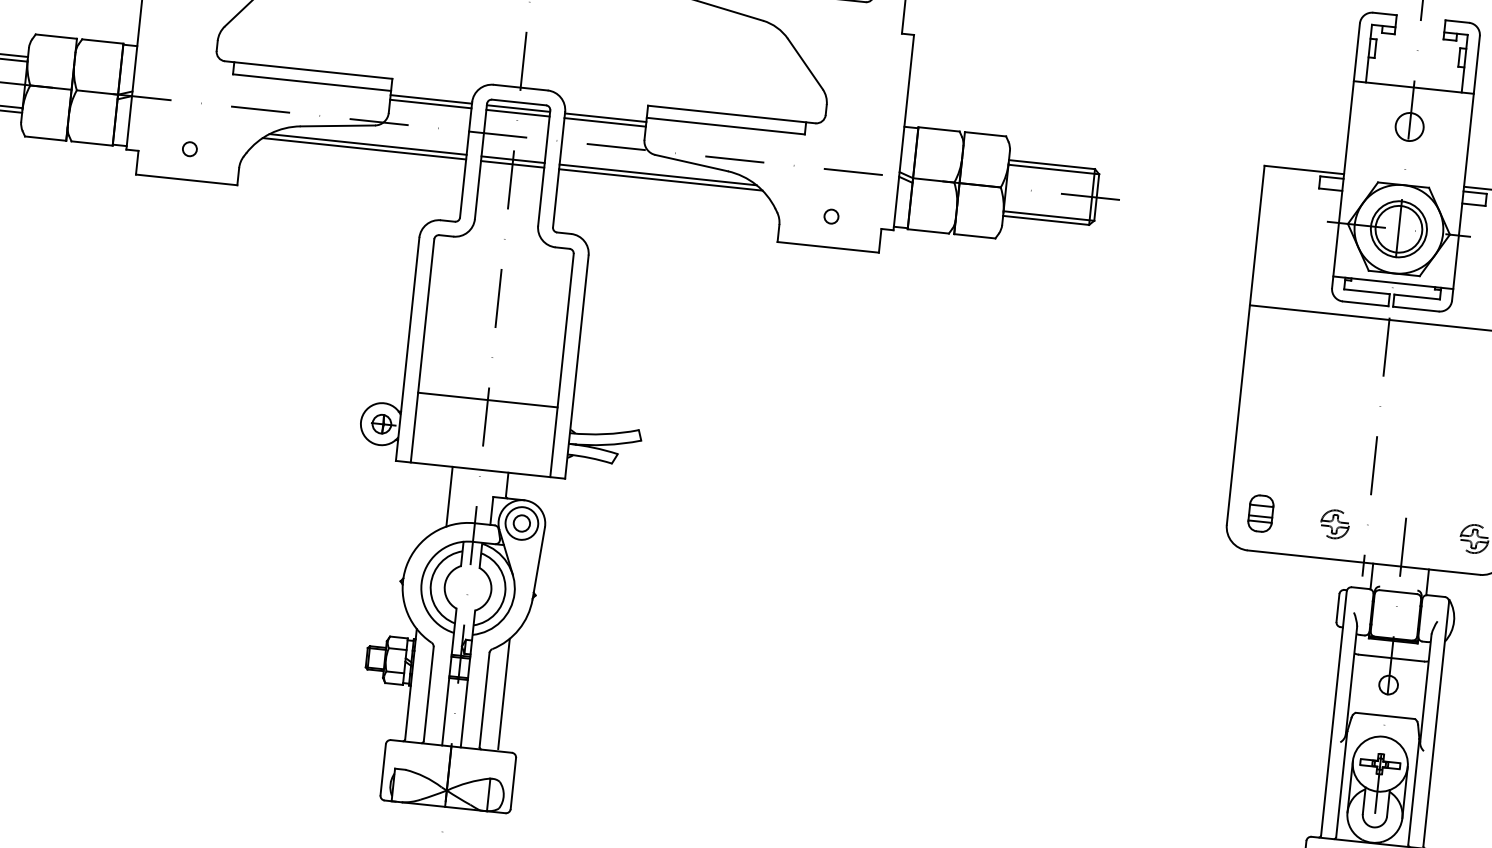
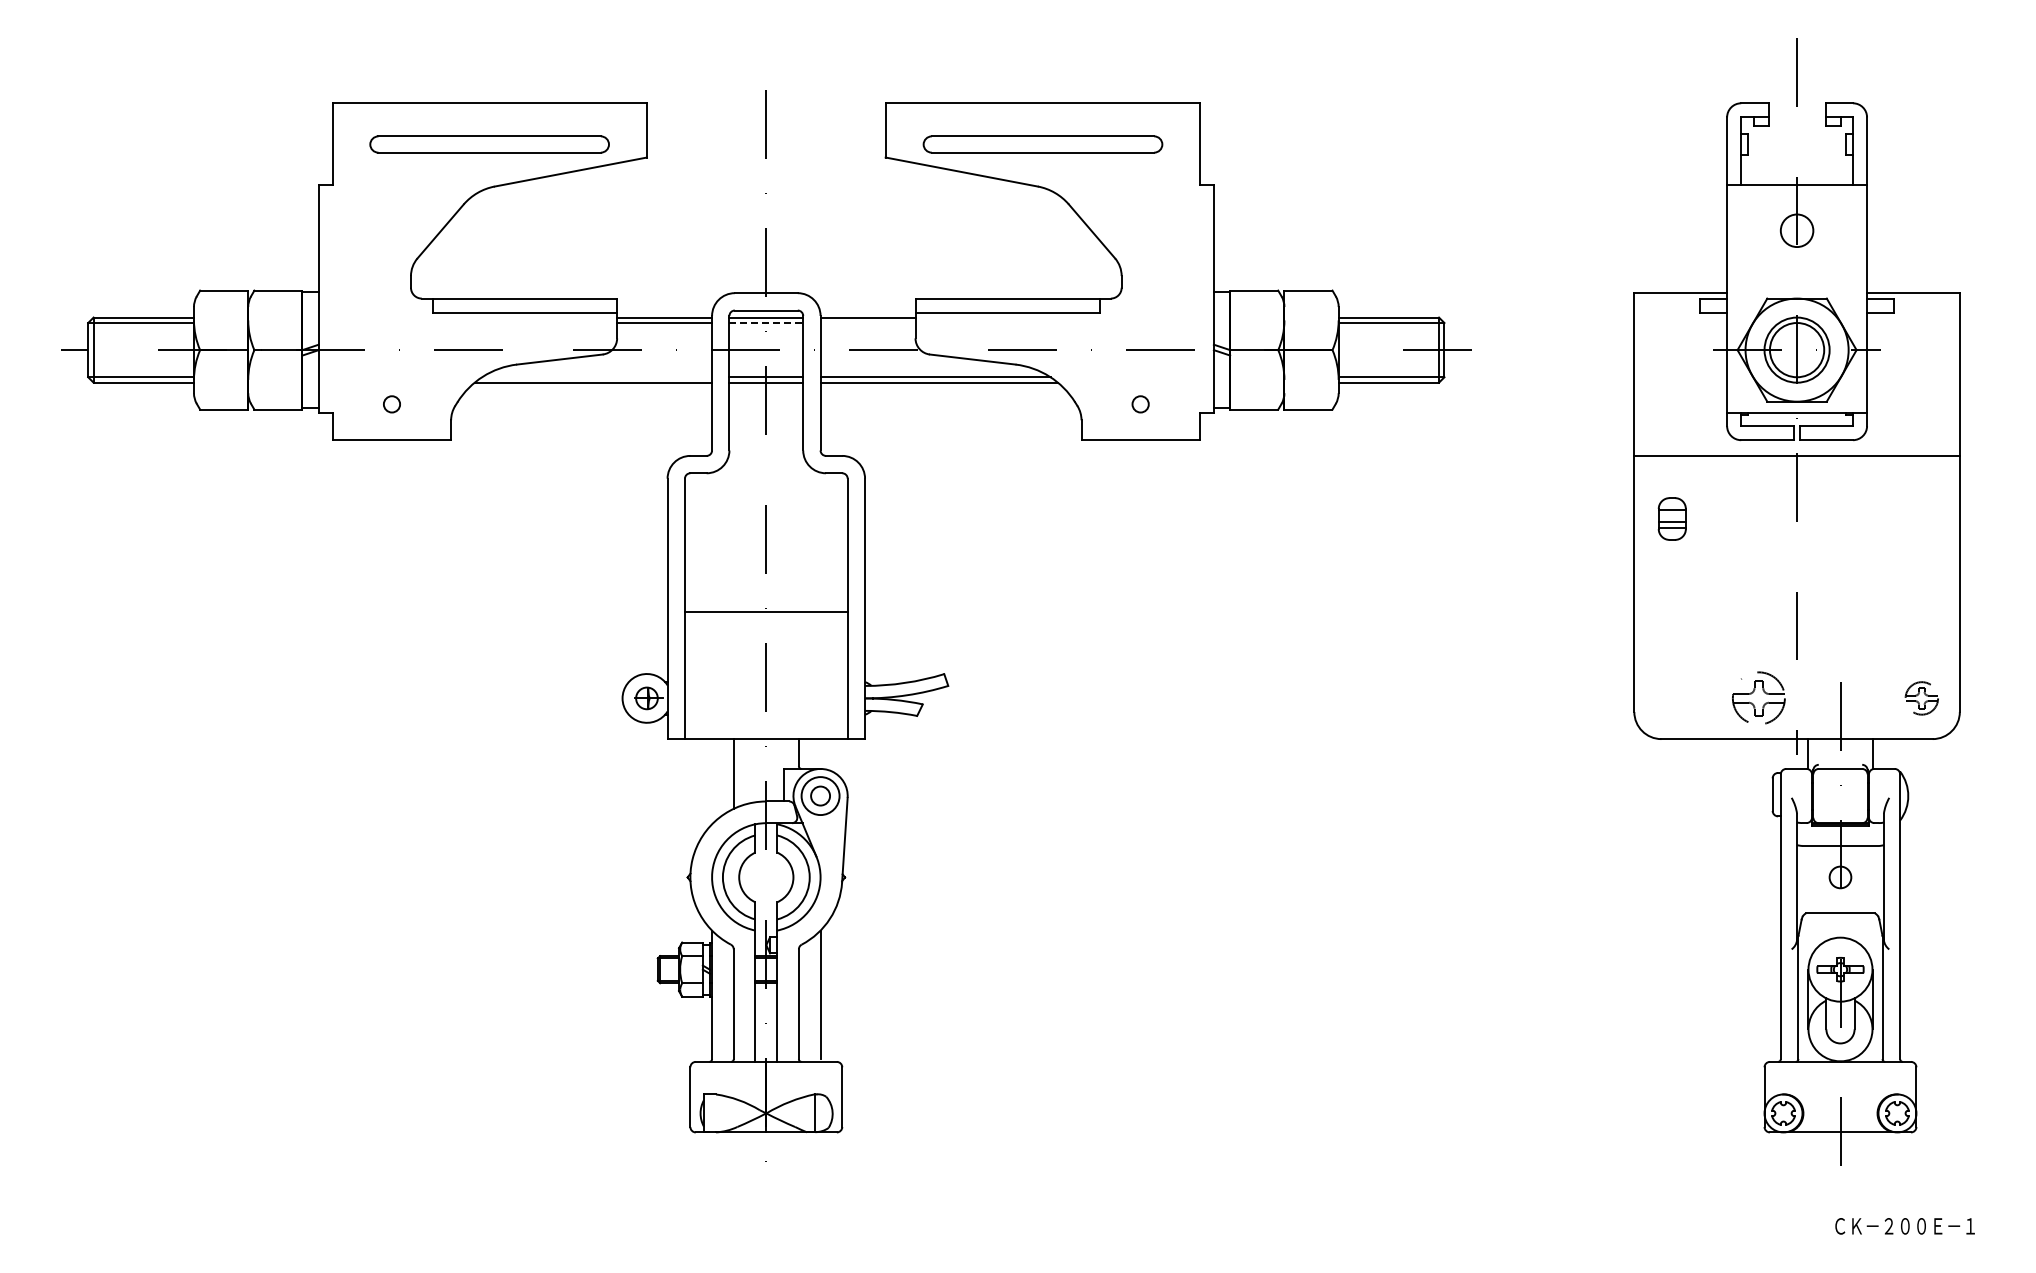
line: (518, 113) -> (766, 323), solid -> dashed
line: (604, 122) -> (867, 323), removed
line: (368, 144) -> (597, 377), removed
line: (487, 399) -> (765, 611), moved
part: (1260, 513) -> (1671, 518), moved
part: (1335, 524) -> (1759, 698), size x1.6

